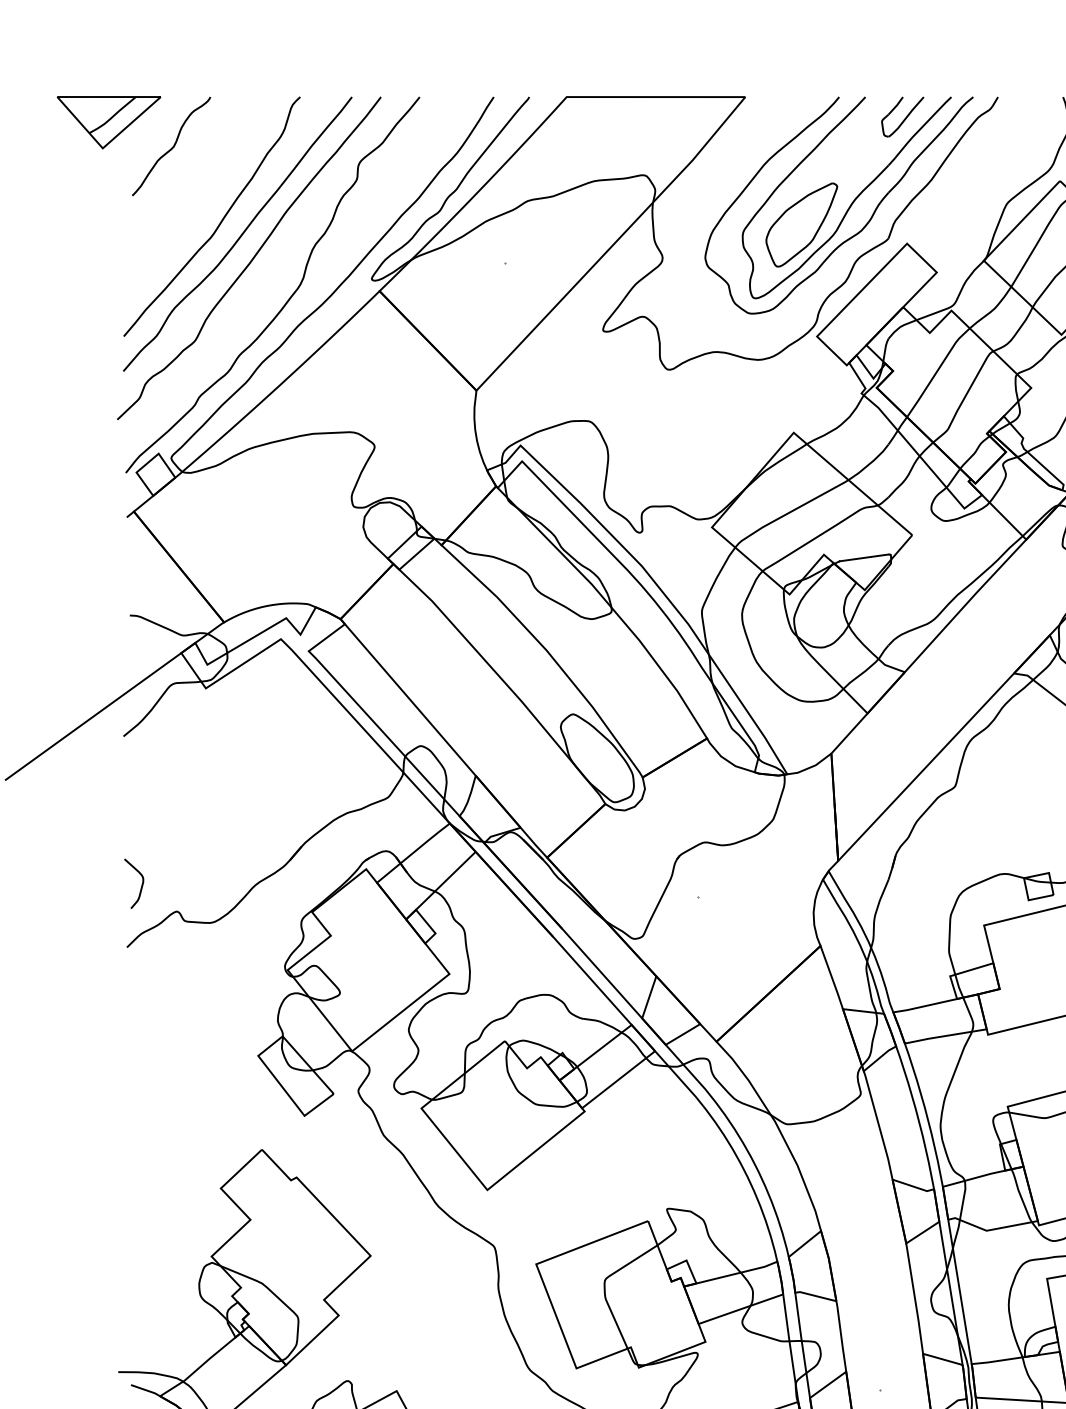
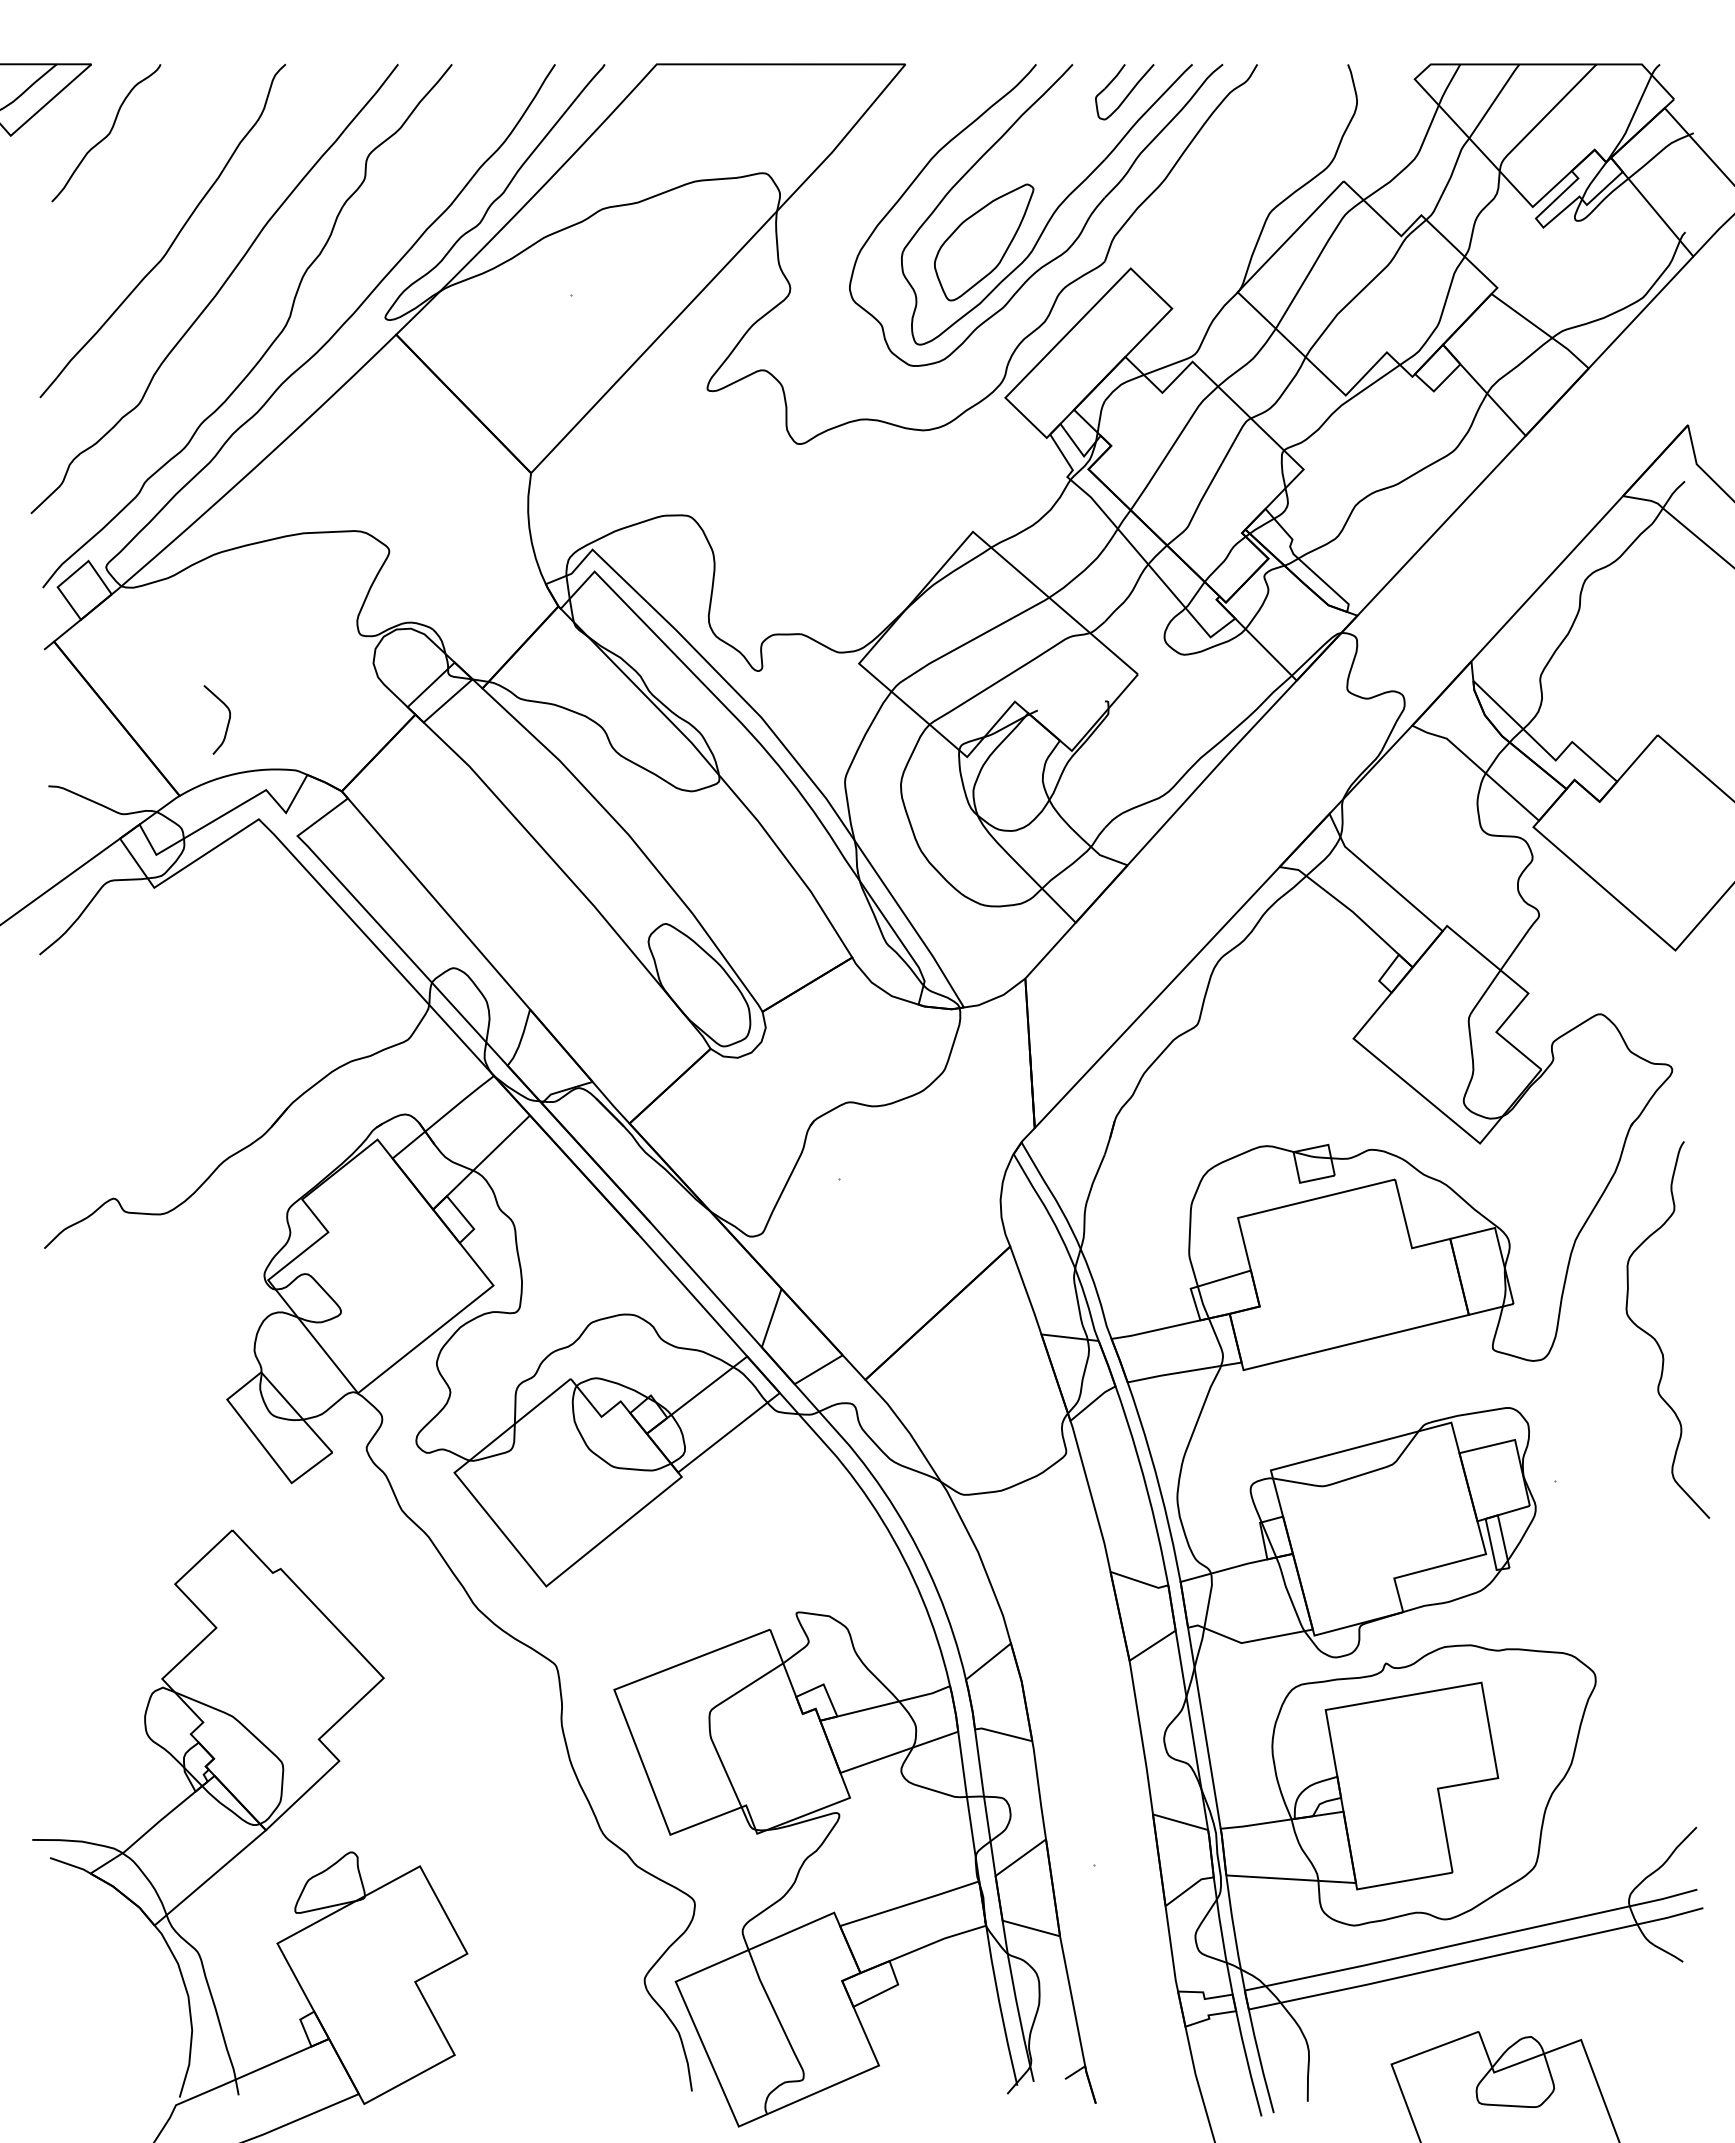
curve: (239, 236) -> (201, 258), removed
line: (863, 557) -> (1070, 705), removed
curve: (141, 885) -> (227, 722), moved

